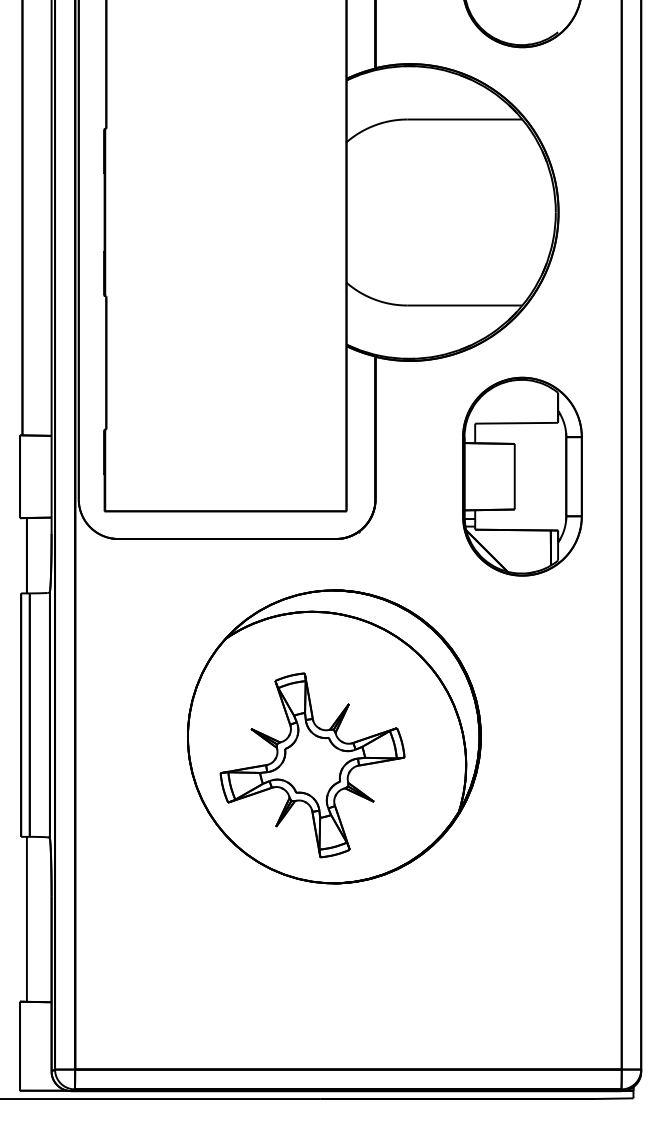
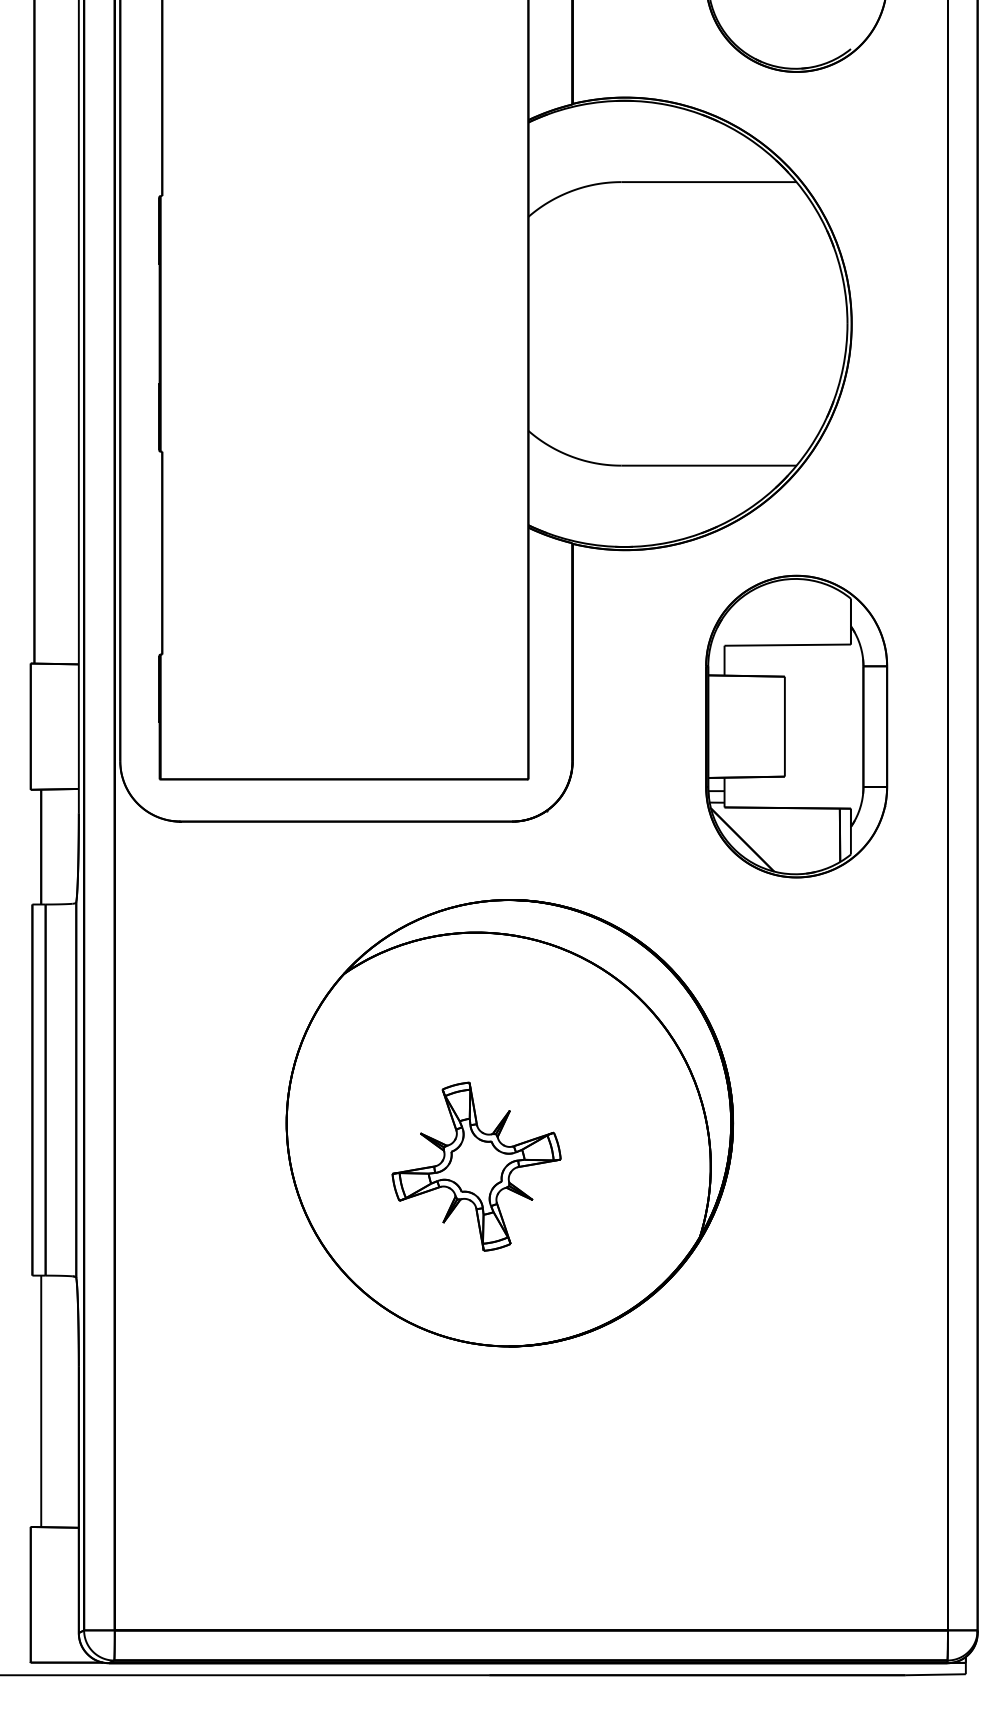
part: (312, 765) -> (476, 1166), size x0.6

